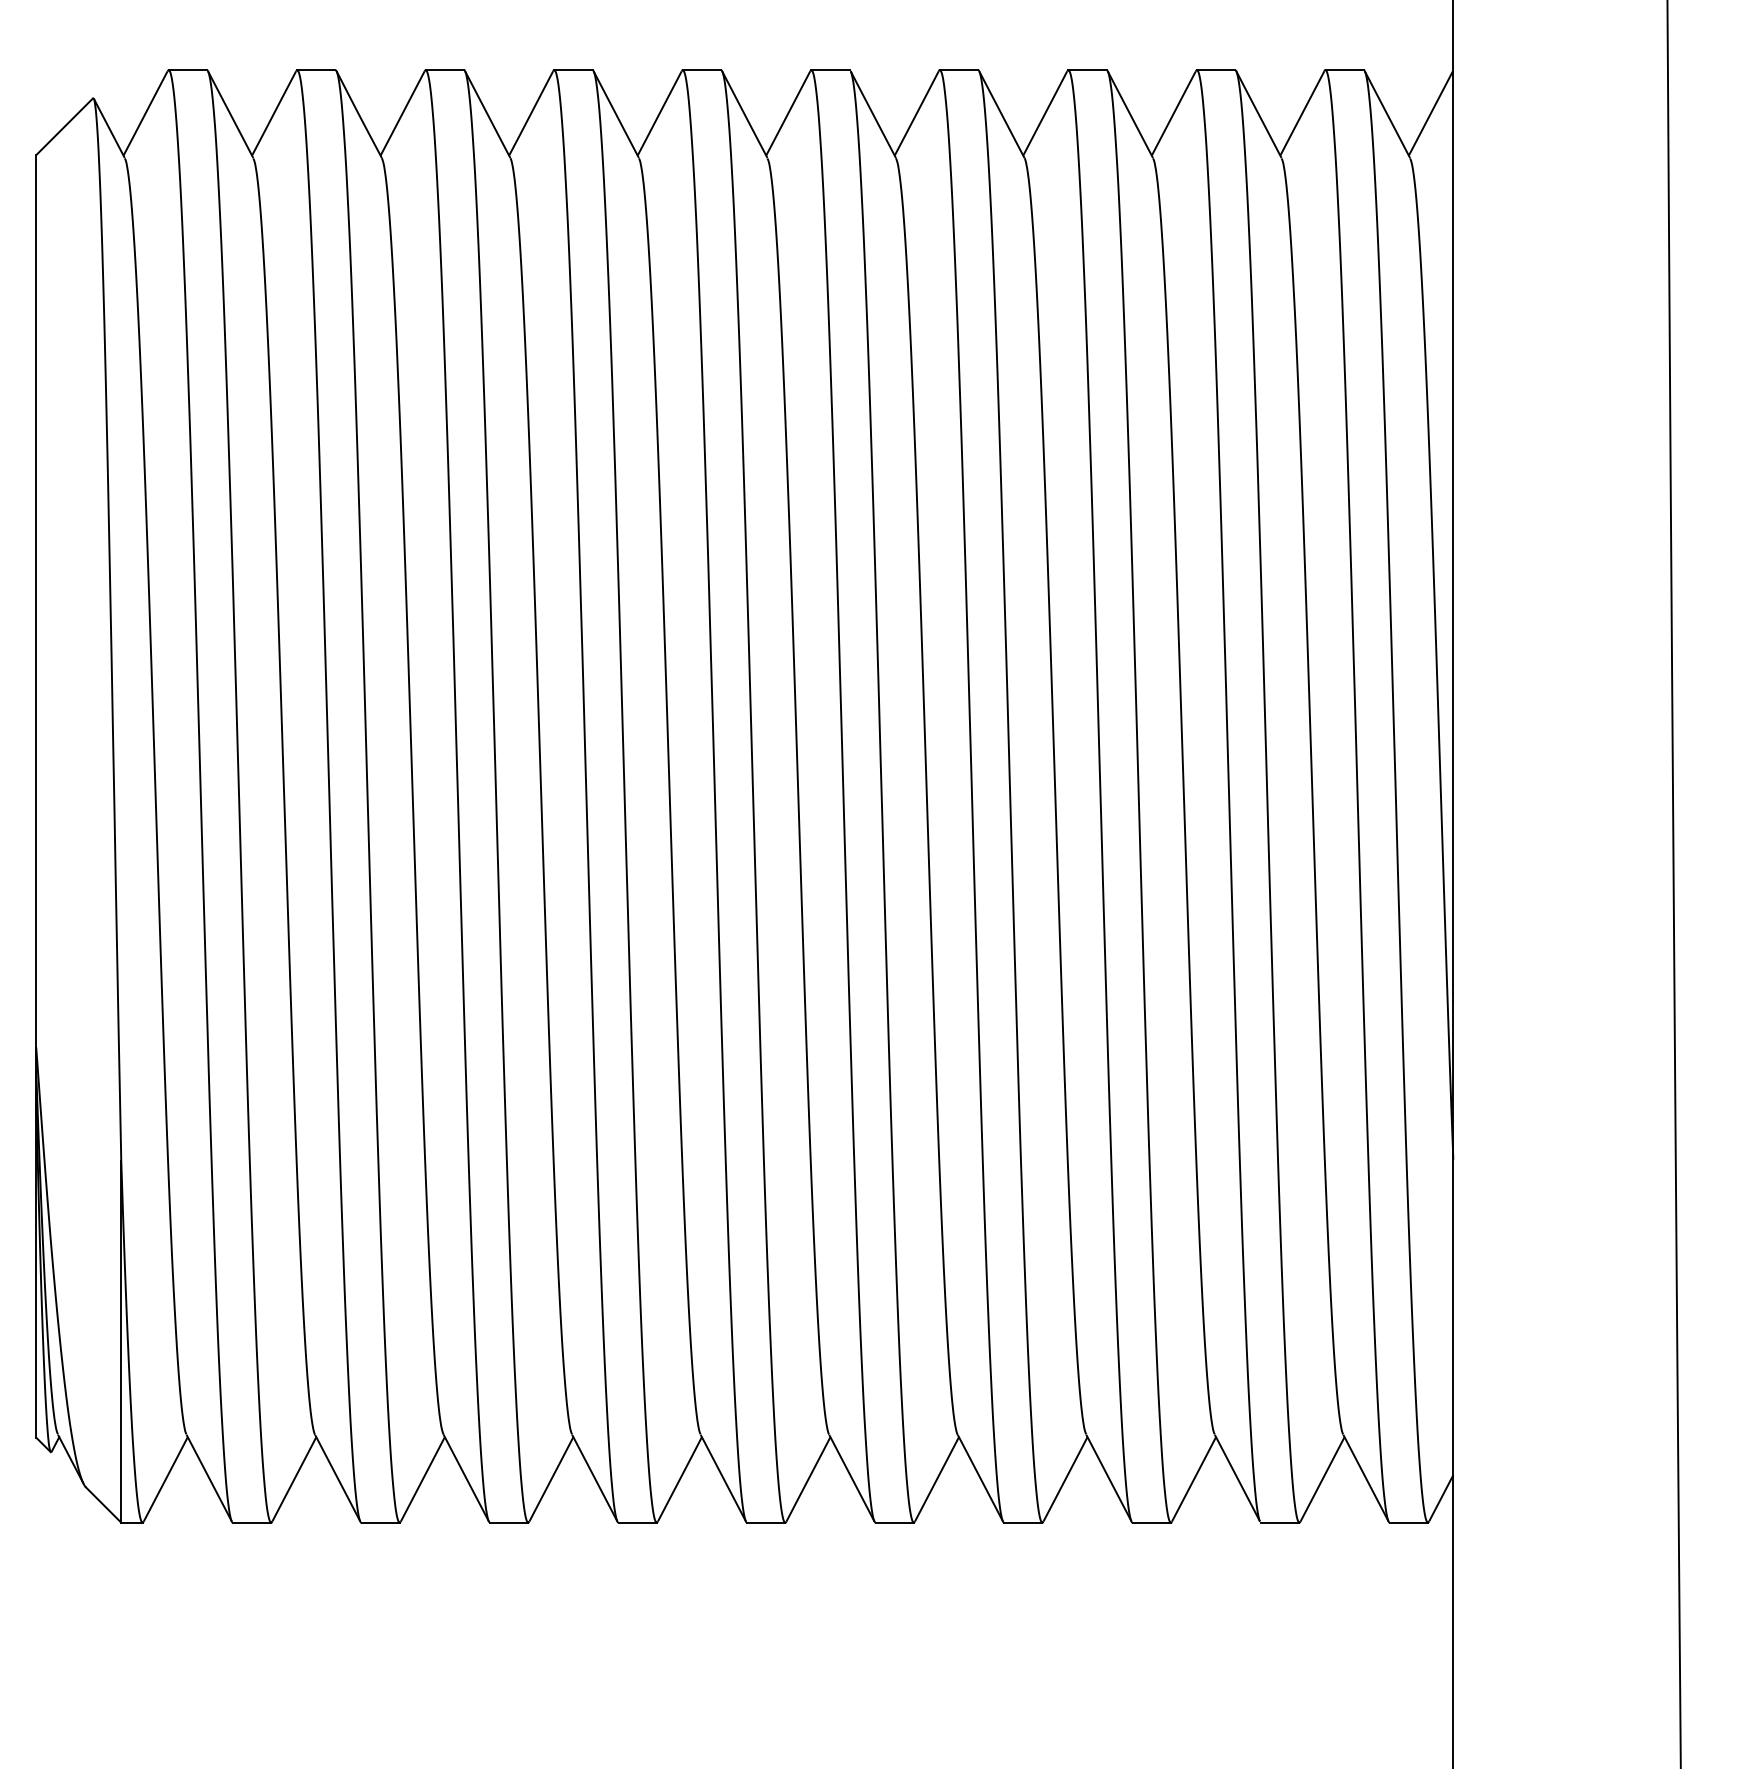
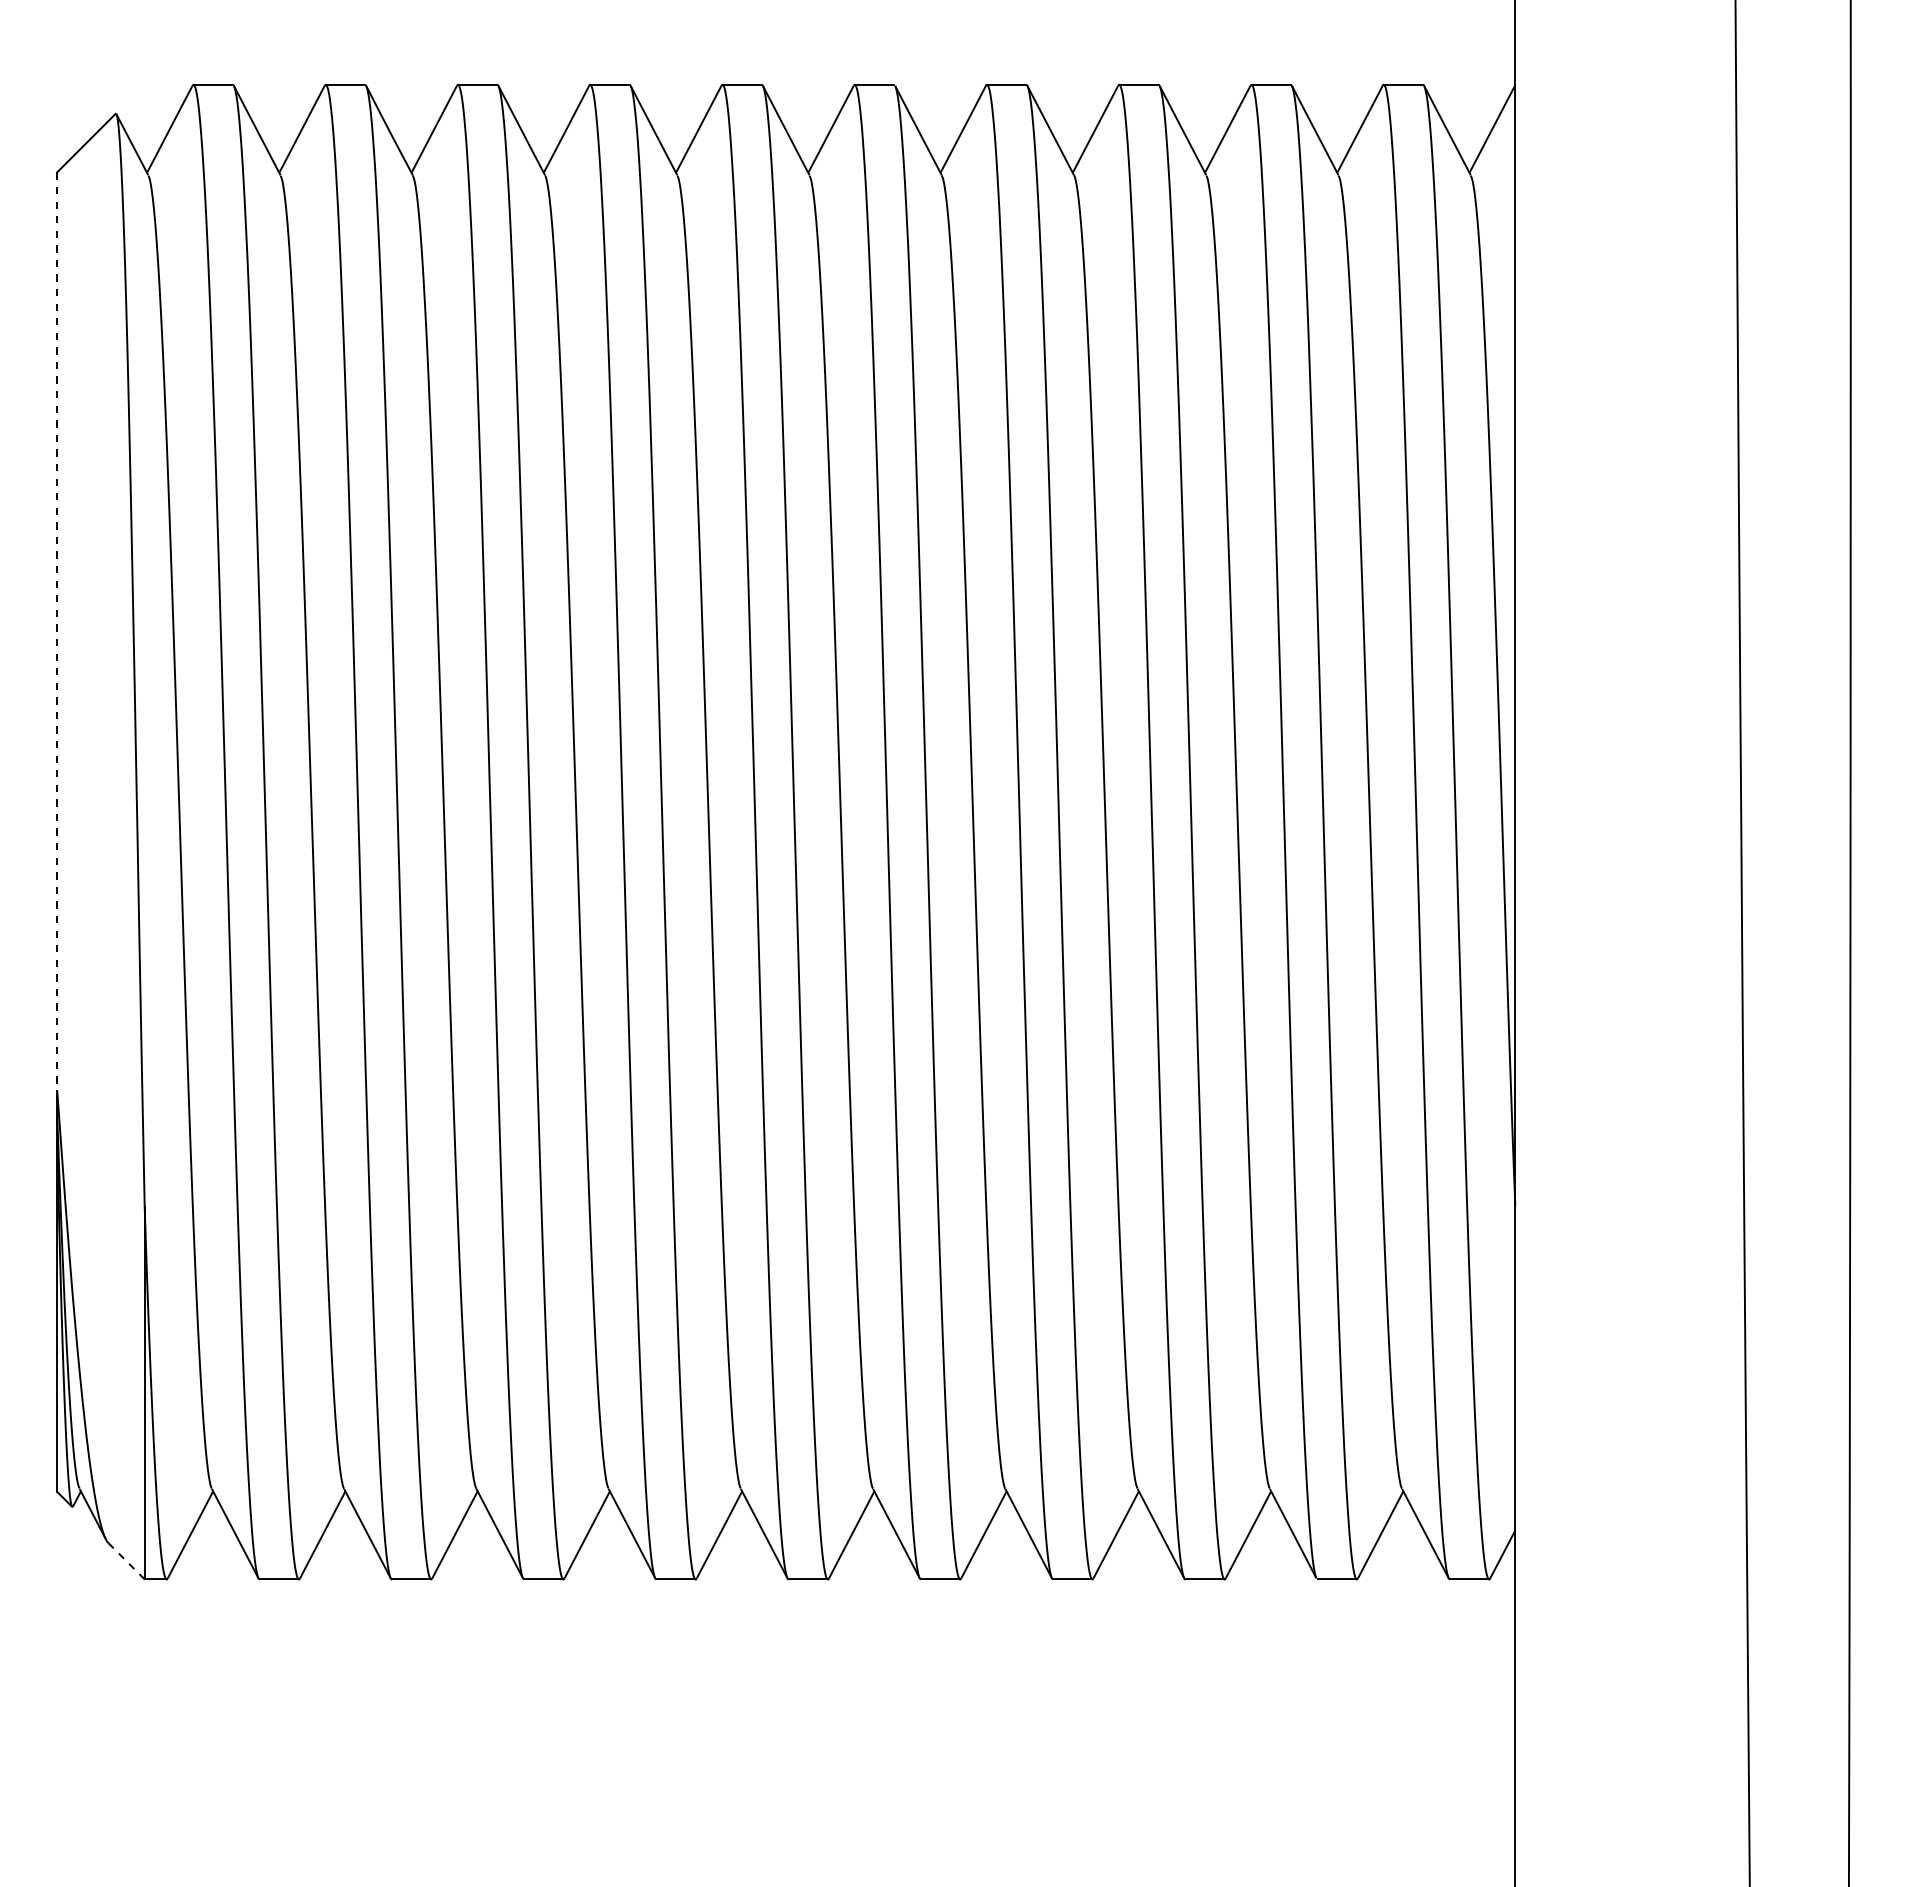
line: (36, 601) -> (57, 631), solid -> dashed
line: (103, 1505) -> (126, 1561), solid -> dashed

